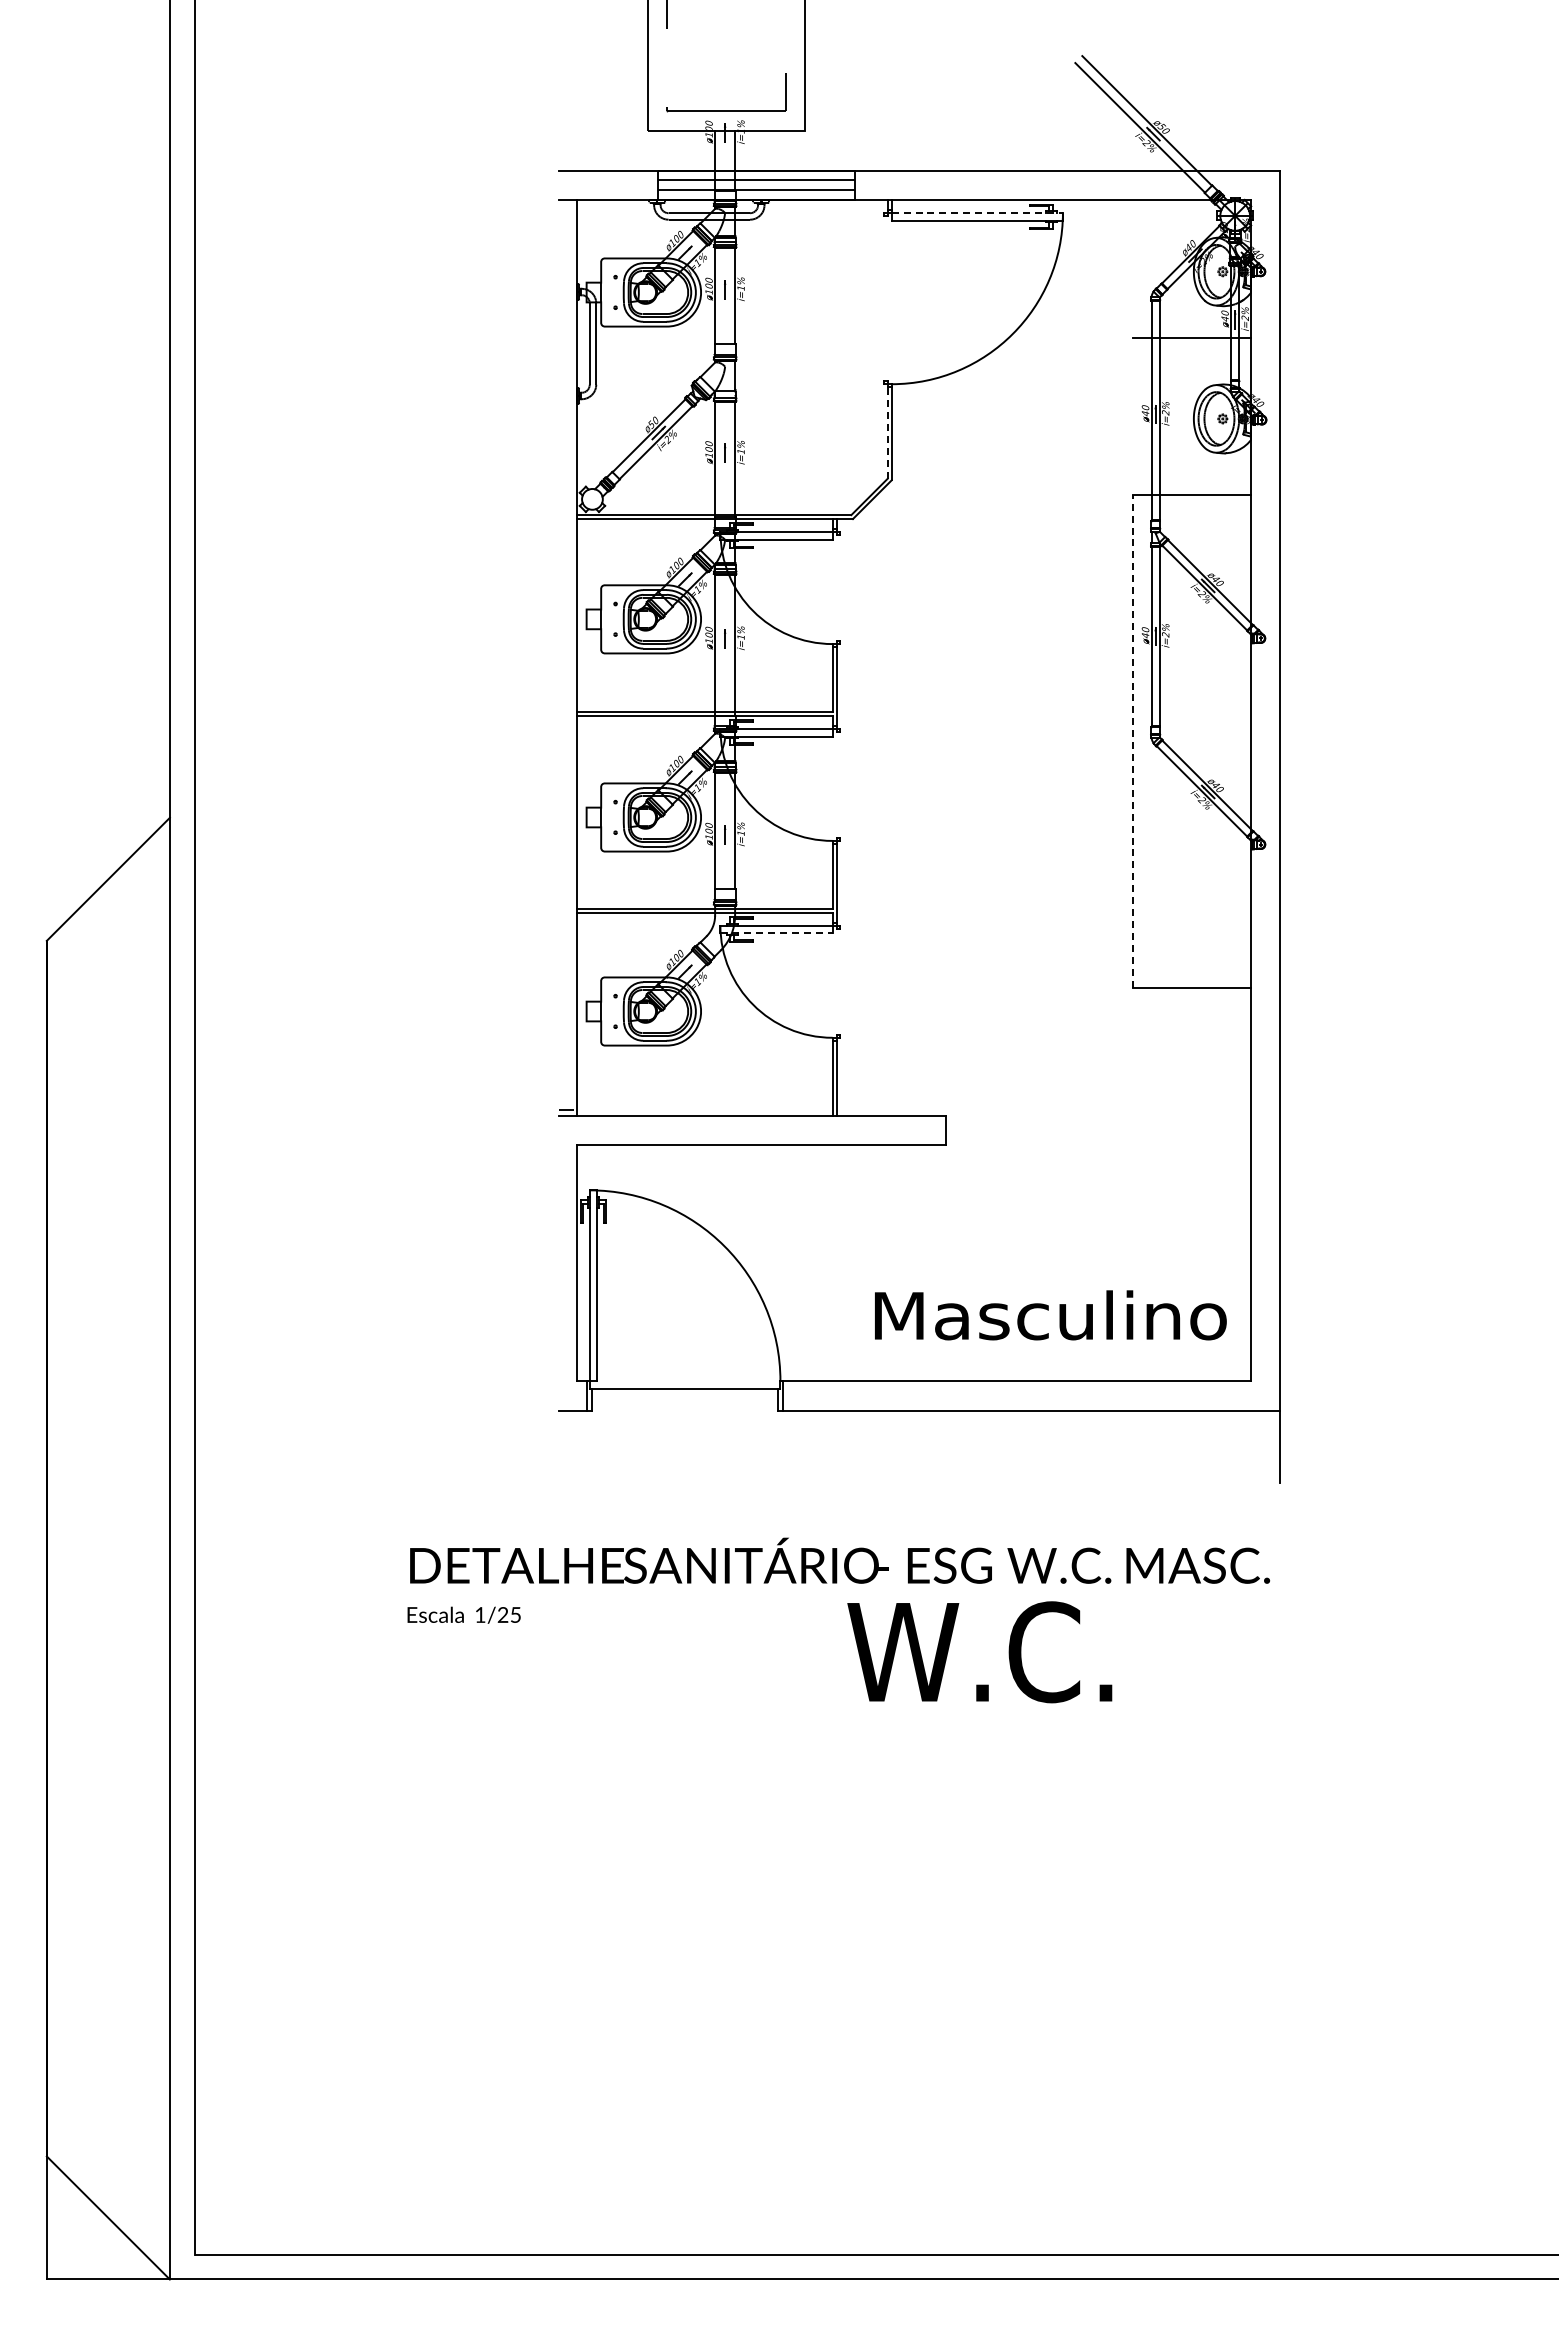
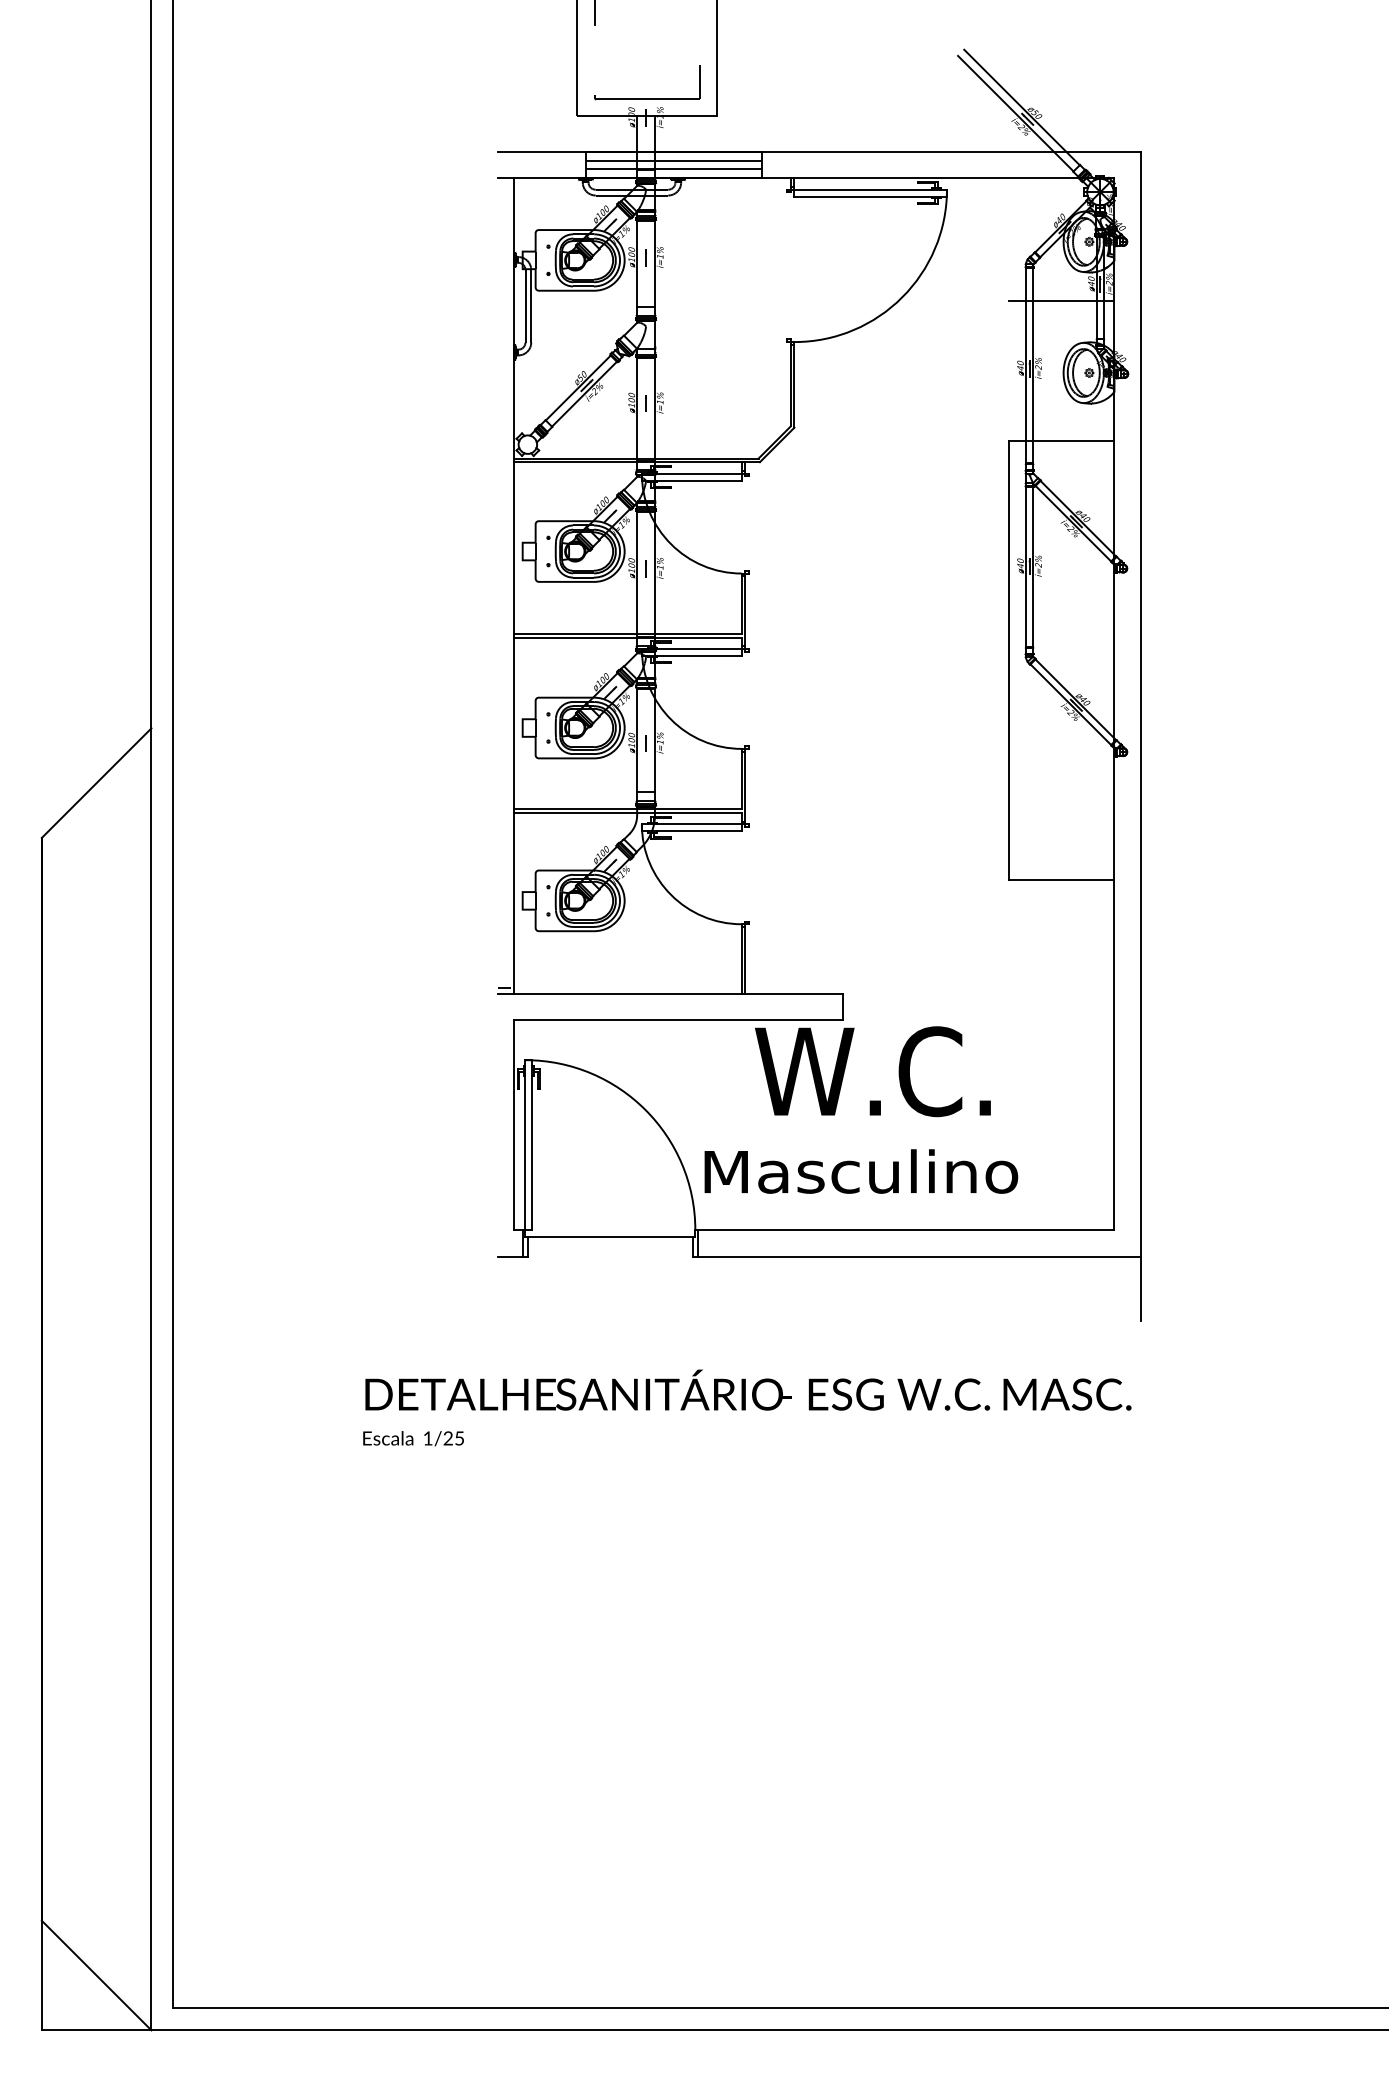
line: (977, 212) -> (870, 189), dashed -> solid
line: (887, 432) -> (790, 385), dashed -> solid
line: (1132, 741) -> (1008, 660), dashed -> solid
line: (777, 933) -> (692, 831), dashed -> solid
text: (1050, 1315) -> (861, 1171), moved
text: (979, 1652) -> (872, 1071), moved

